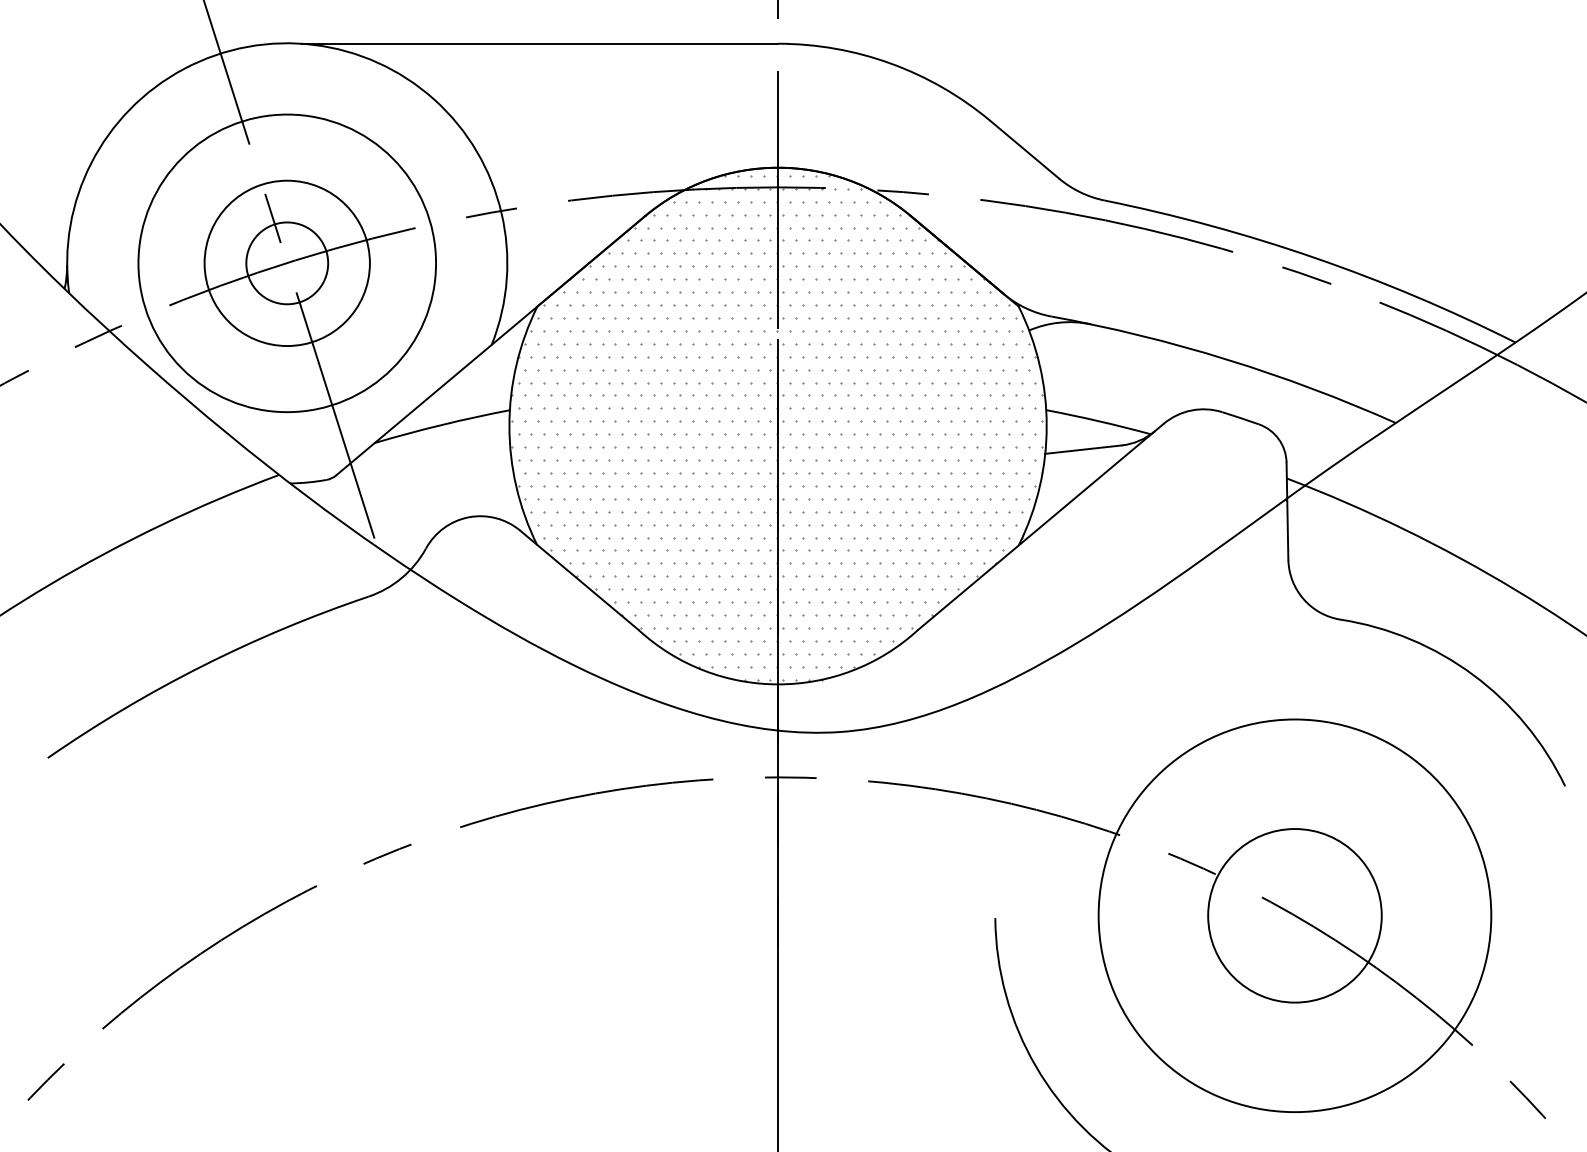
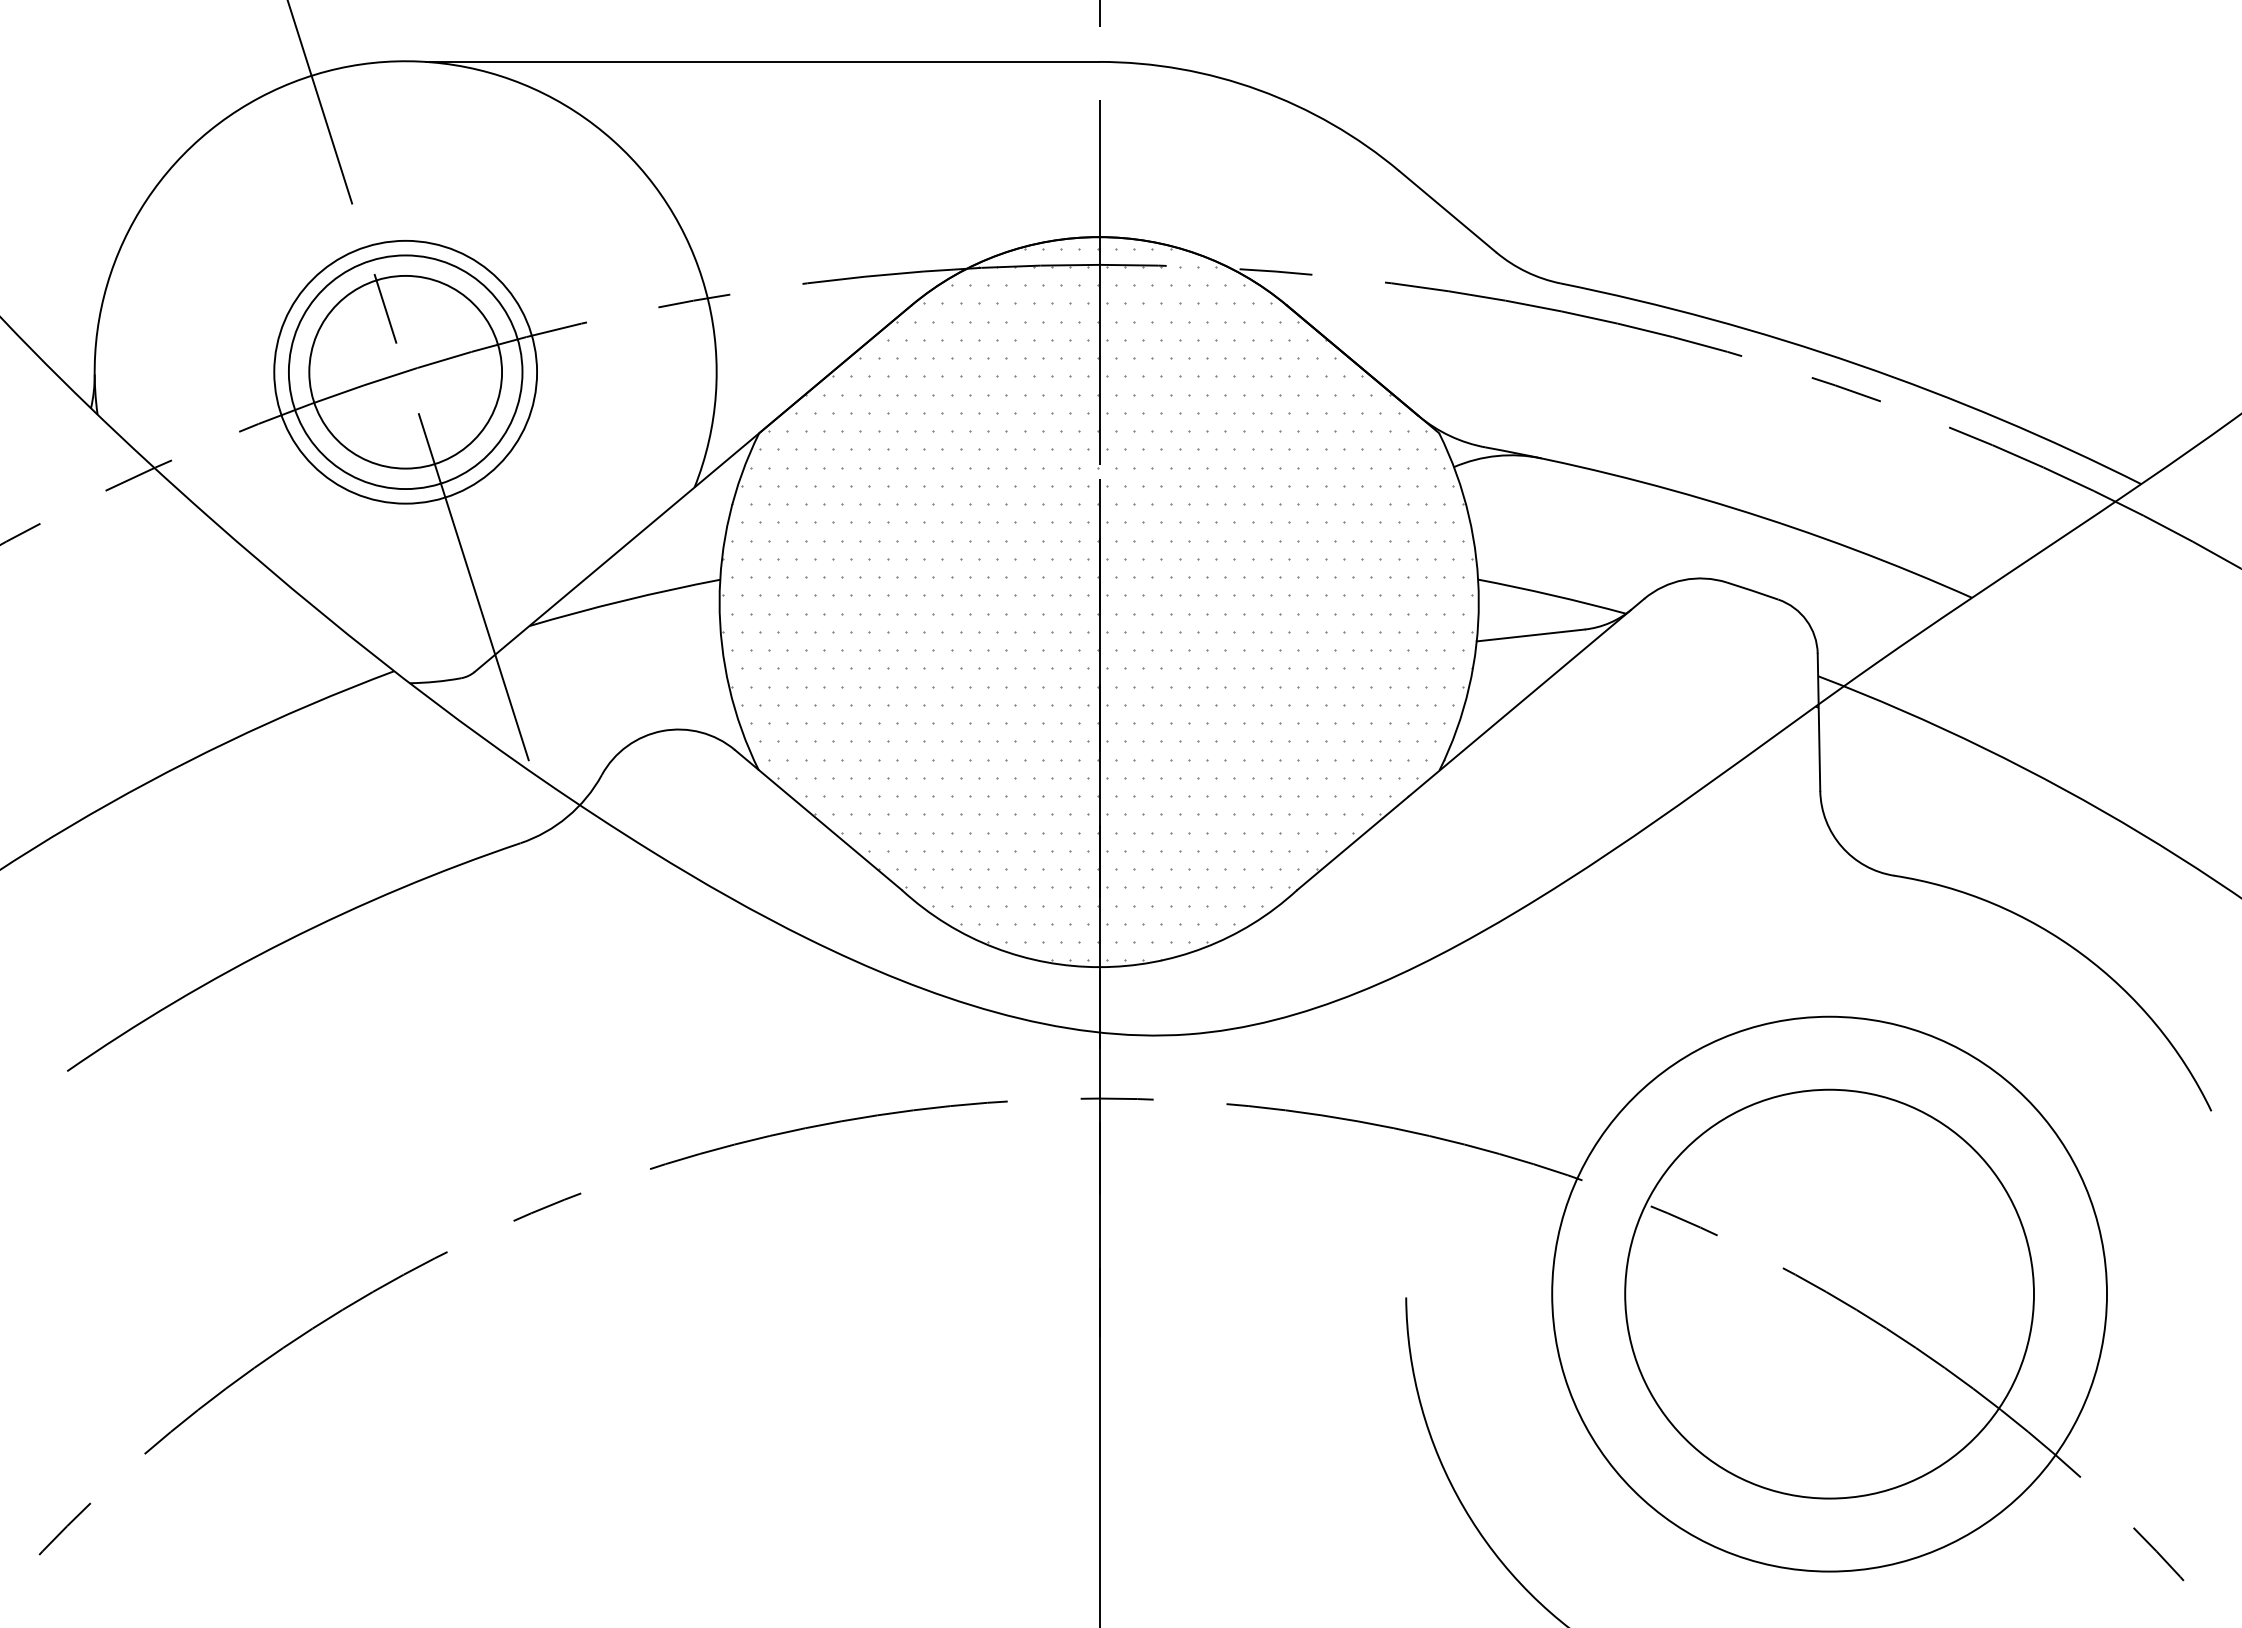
circle: (287, 262) -> (405, 371), size x0.62
circle: (287, 262) -> (405, 371), size x1.67
circle: (1294, 915) -> (1829, 1293), size x1.67

